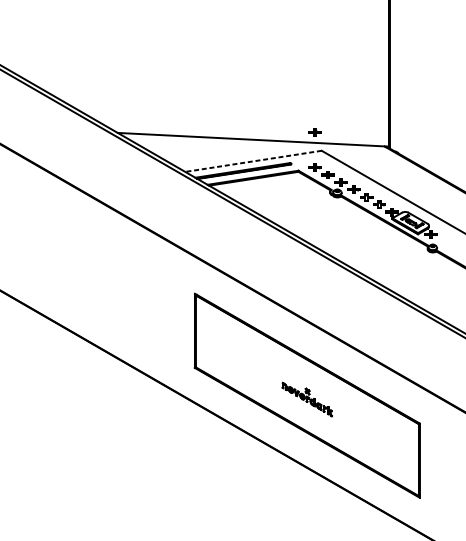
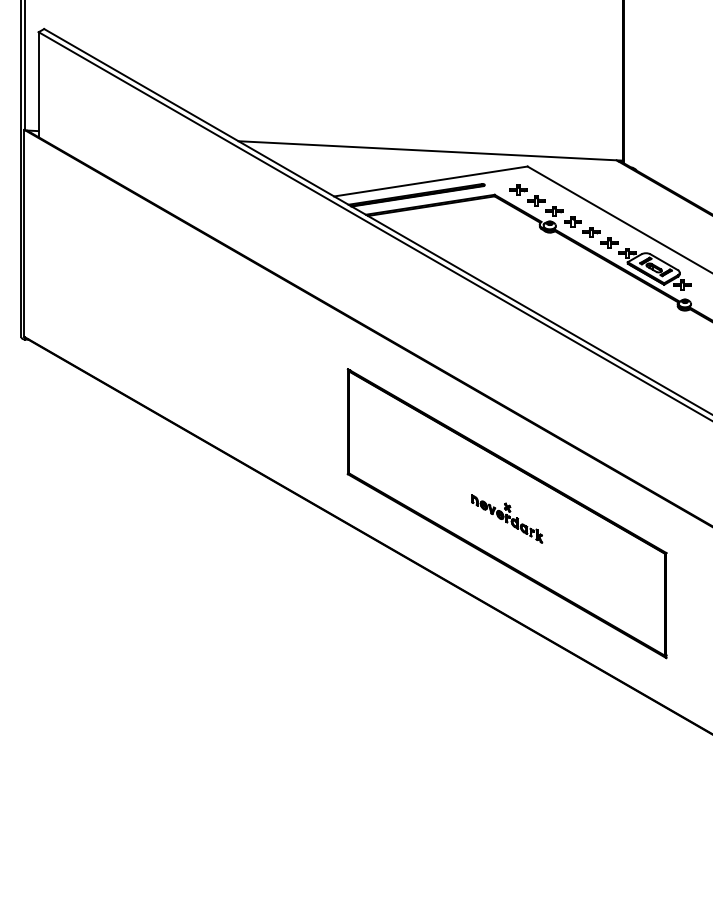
part: (315, 131) -> (518, 139), removed
line: (253, 161) -> (430, 181), dashed -> solid

